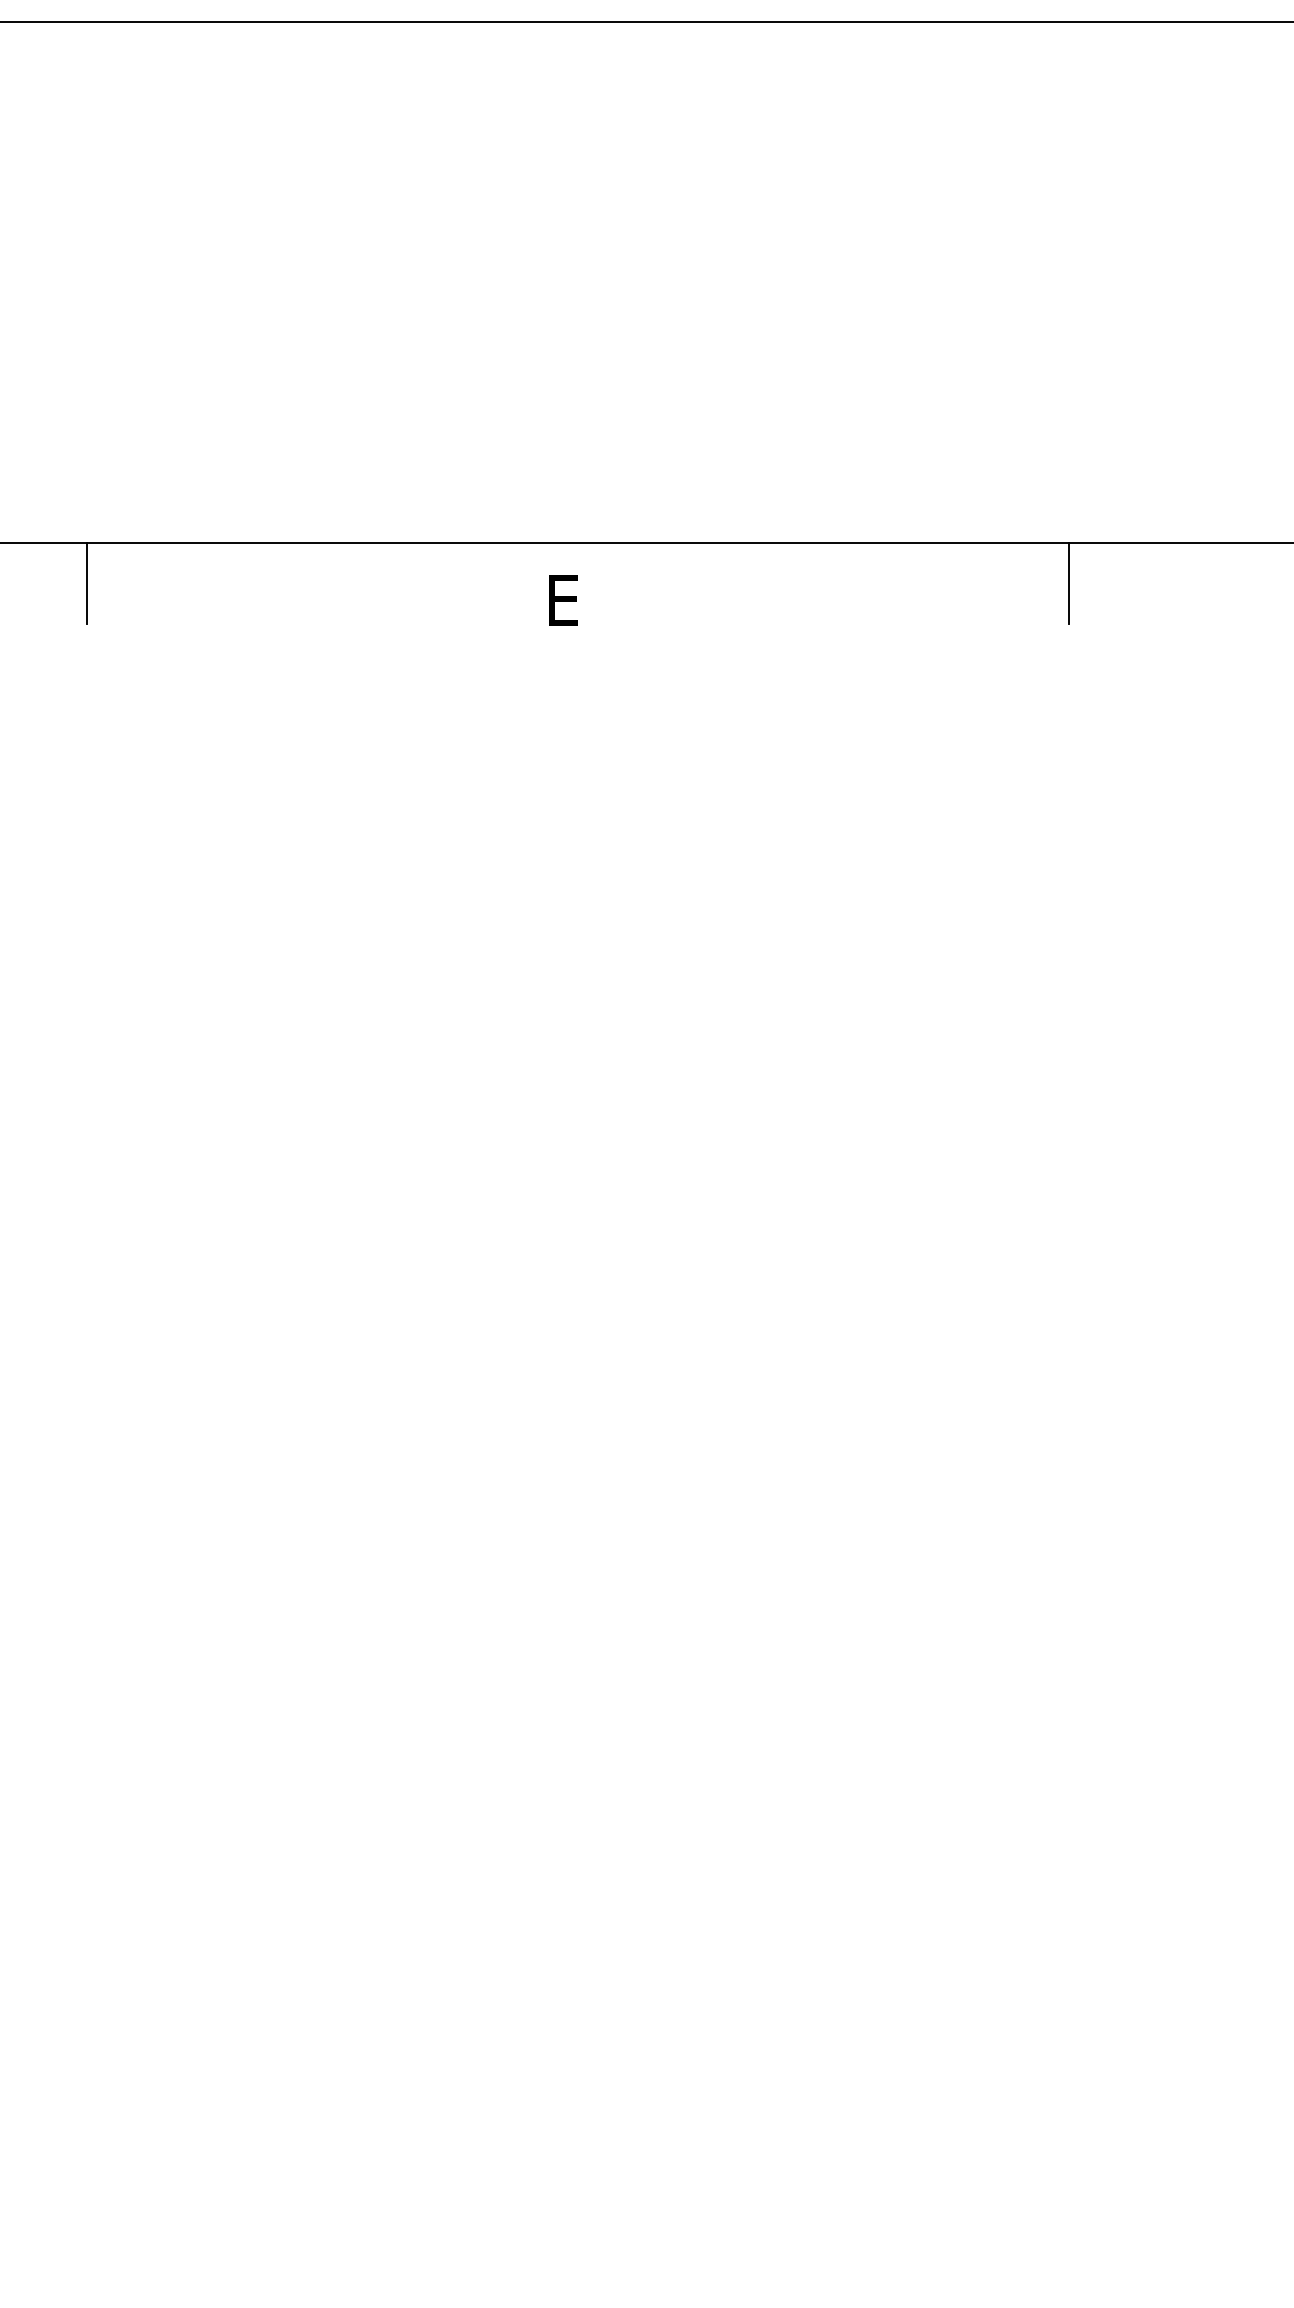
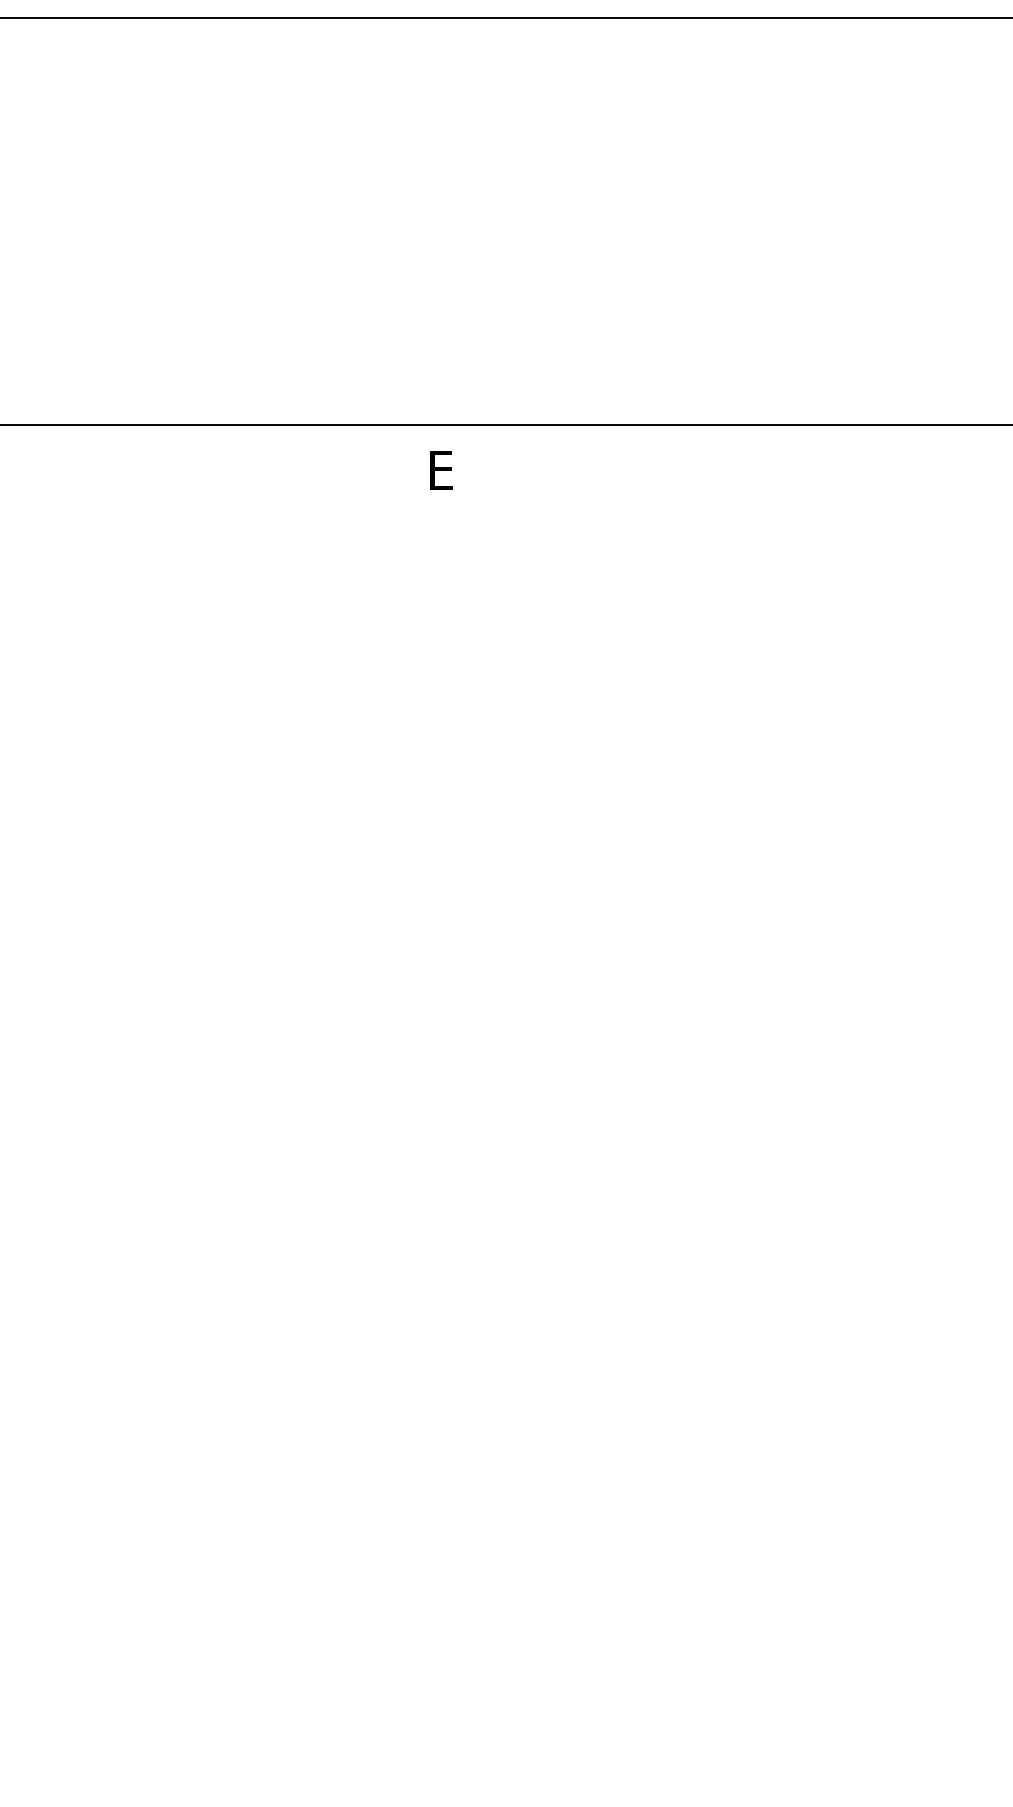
line: (87, 583) -> (68, 456), removed
line: (1069, 583) -> (837, 456), removed

